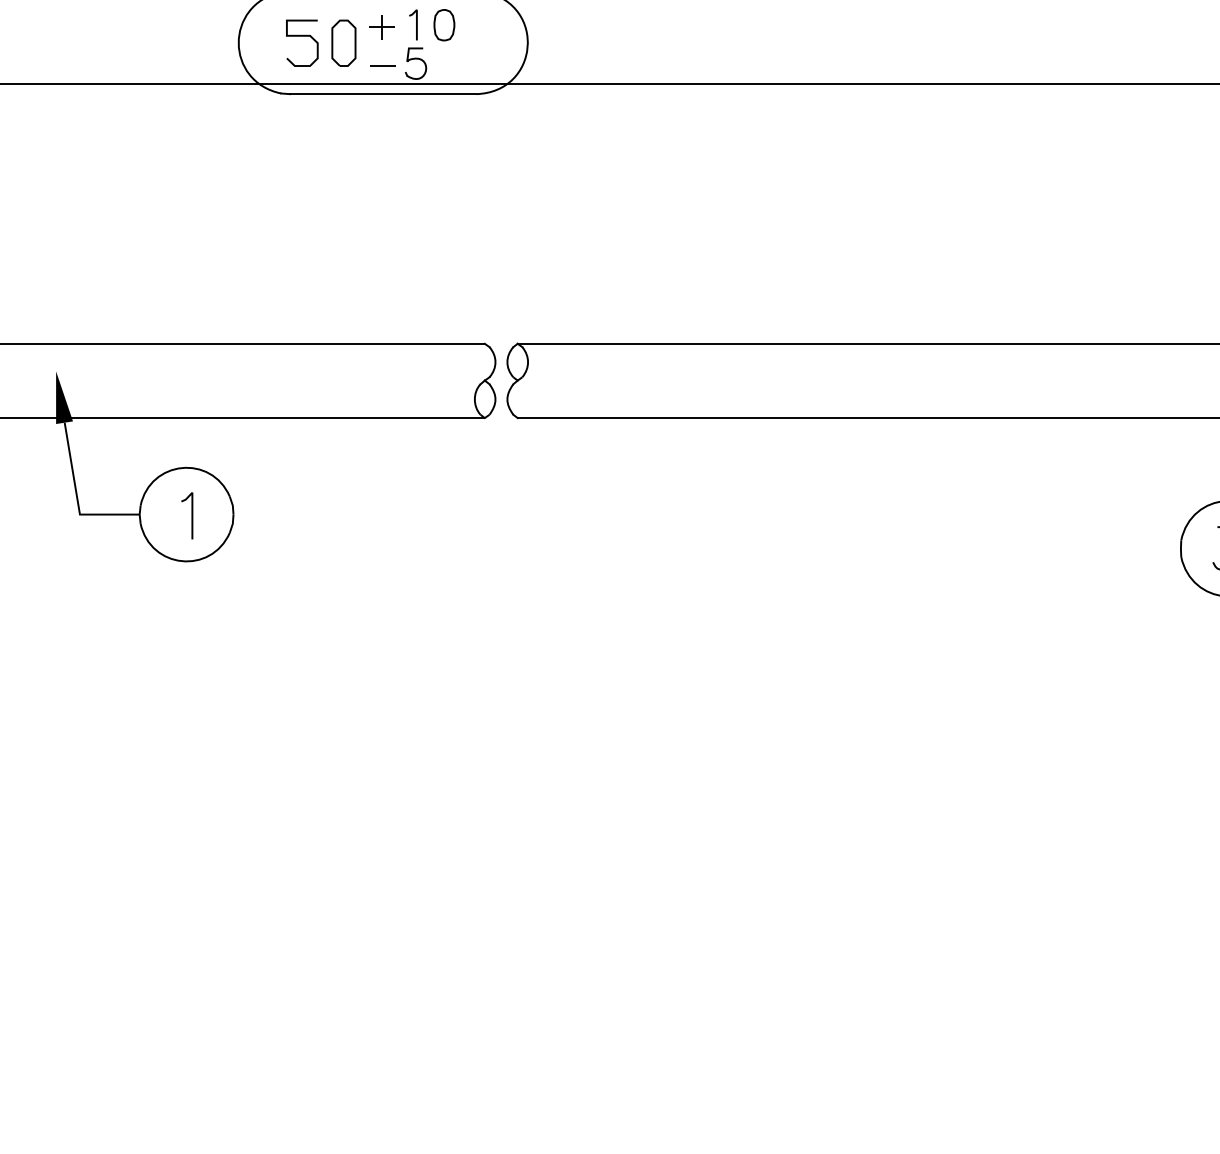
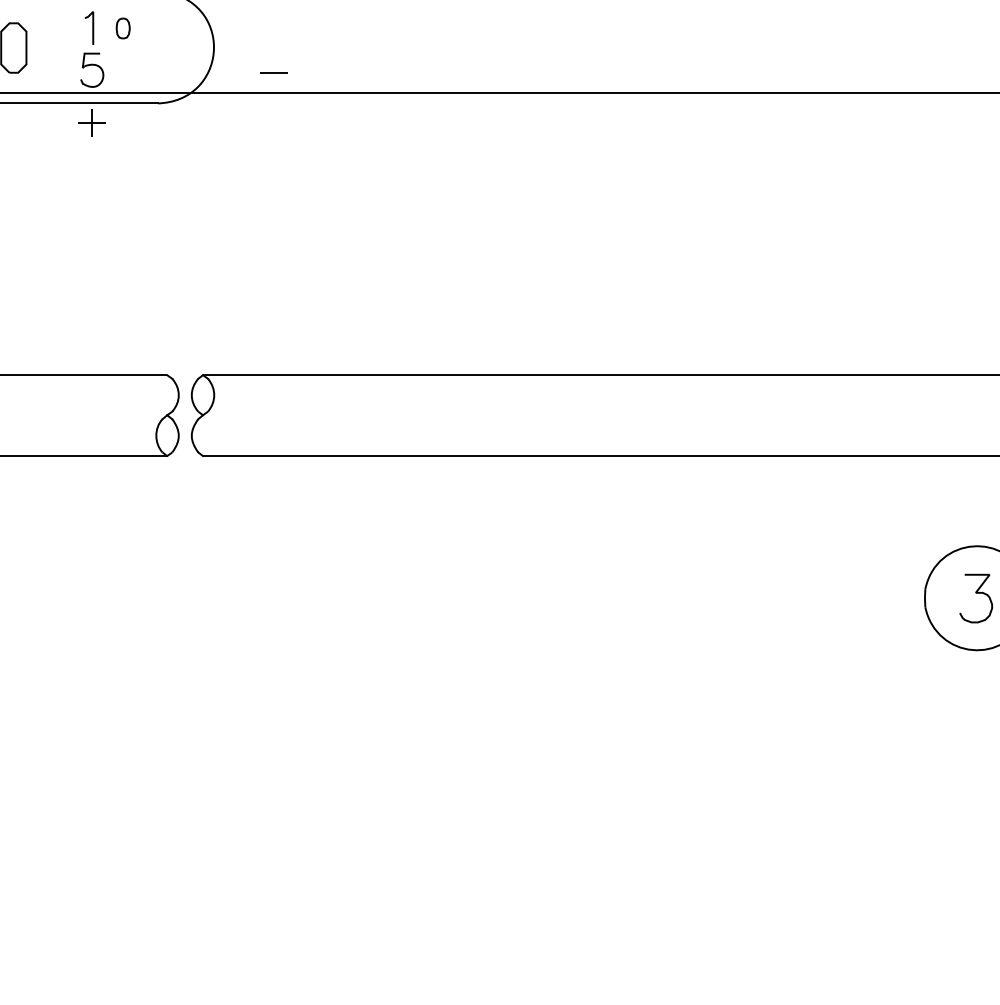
part: (444, 25) -> (123, 28), size x0.6
part: (381, 27) -> (91, 123), moved
line: (382, 65) -> (273, 72), moved

